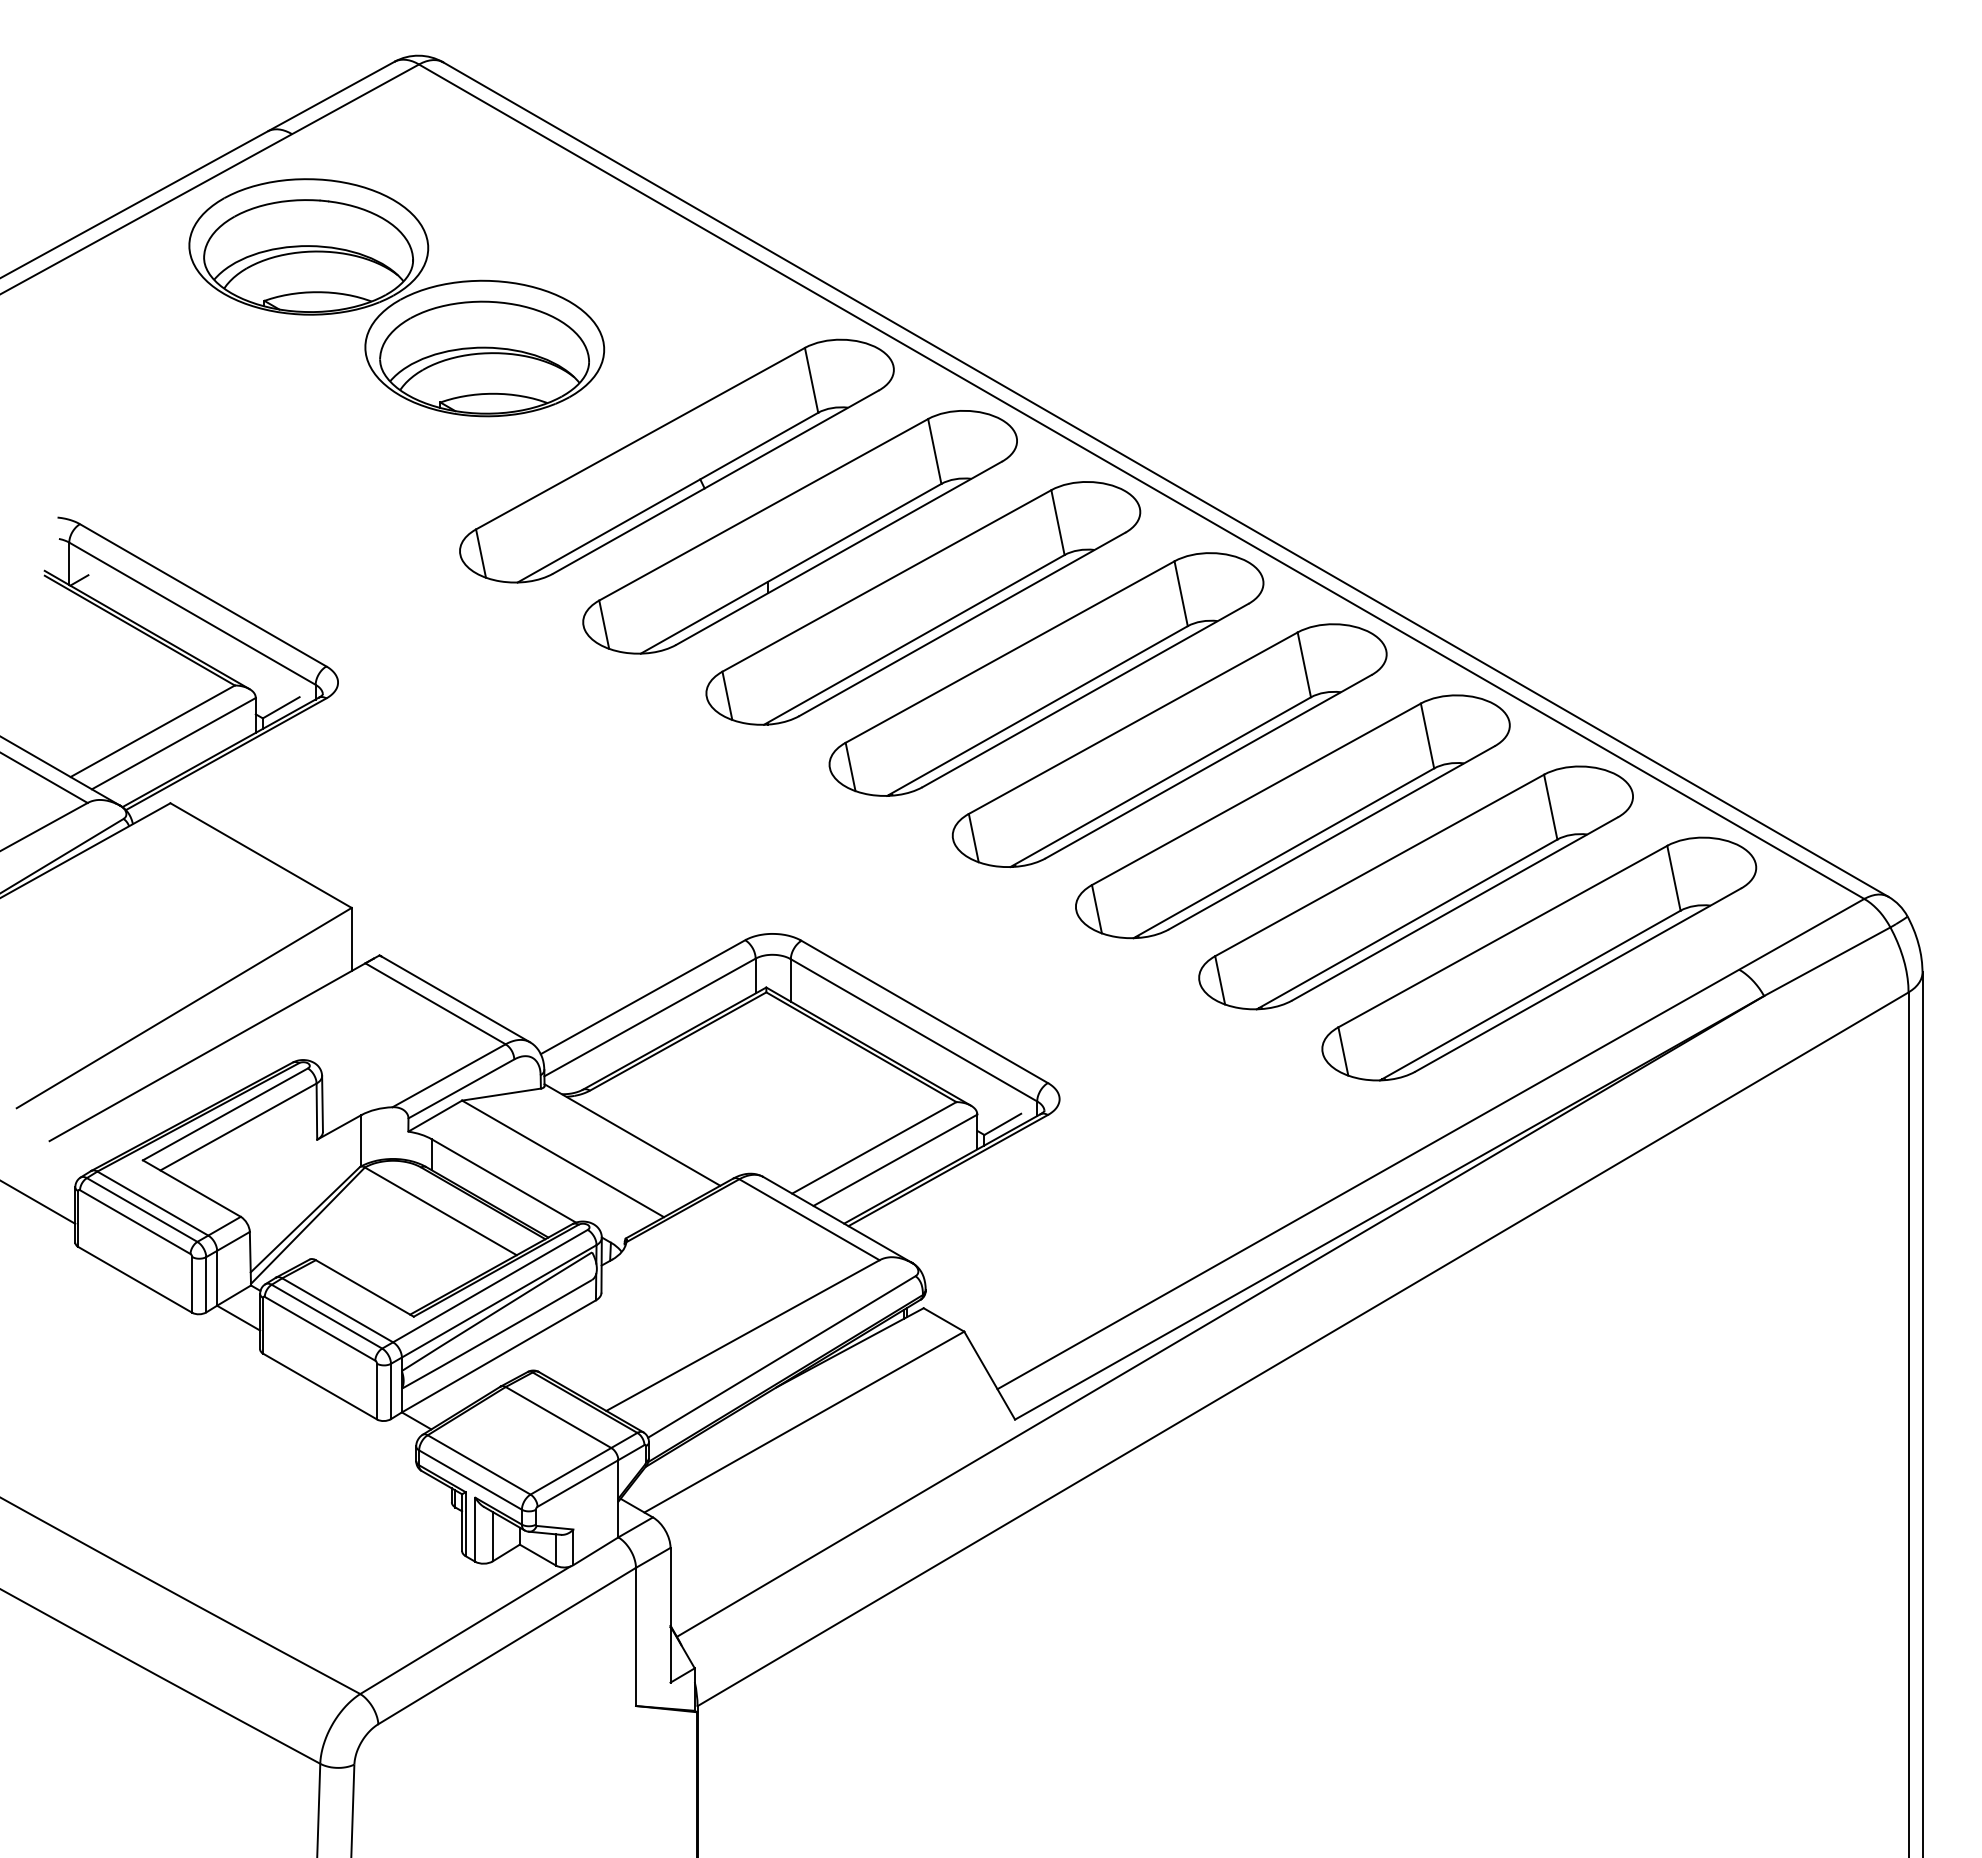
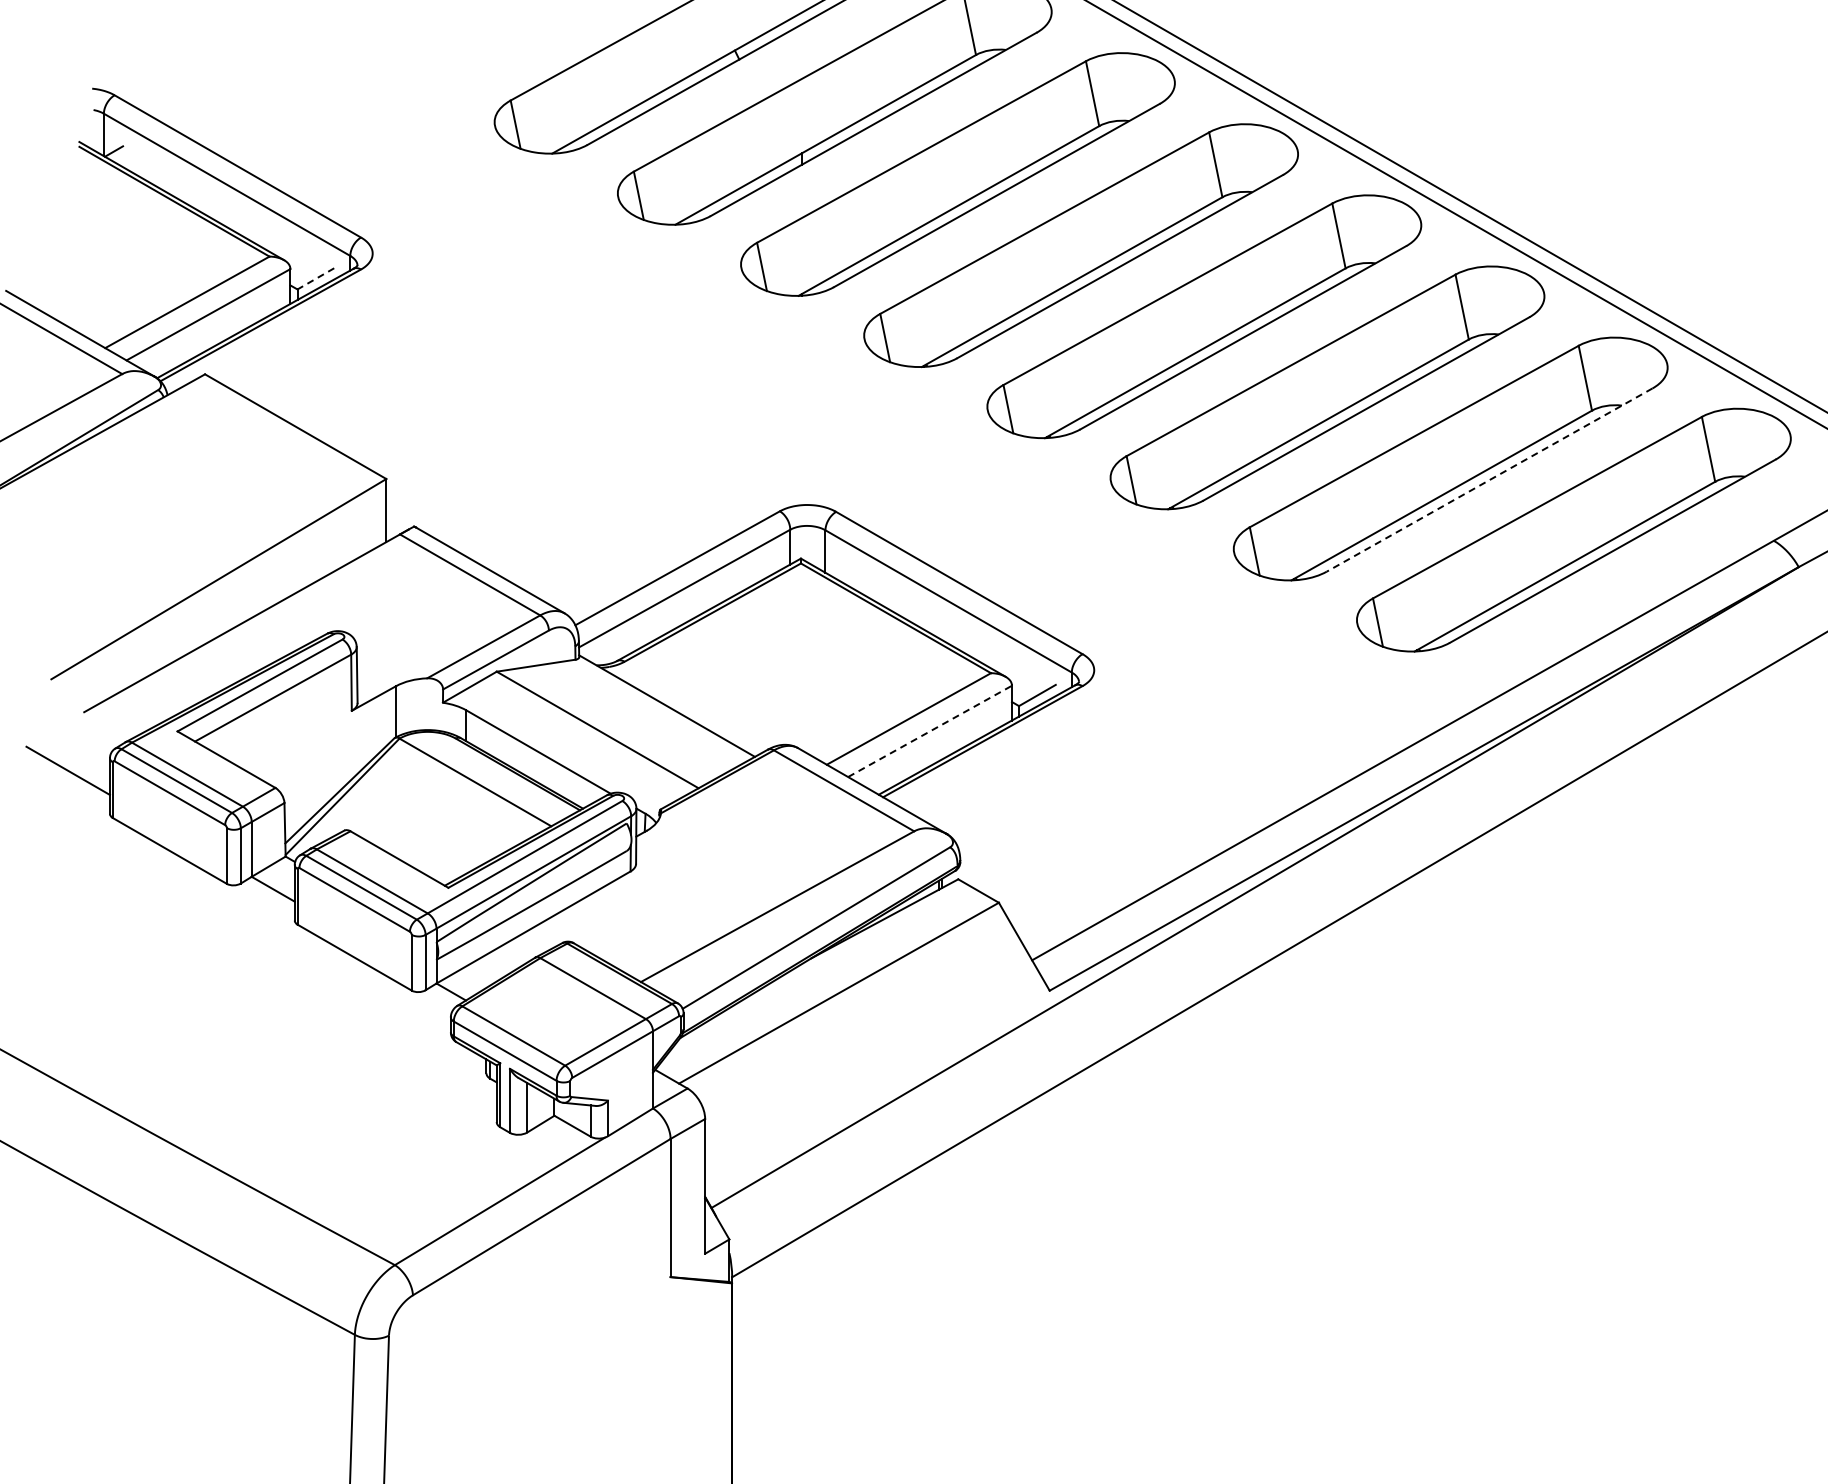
line: (280, 708) -> (315, 279), solid -> dashed
line: (1455, 908) -> (1490, 479), solid -> dashed
line: (895, 1160) -> (930, 731), solid -> dashed

